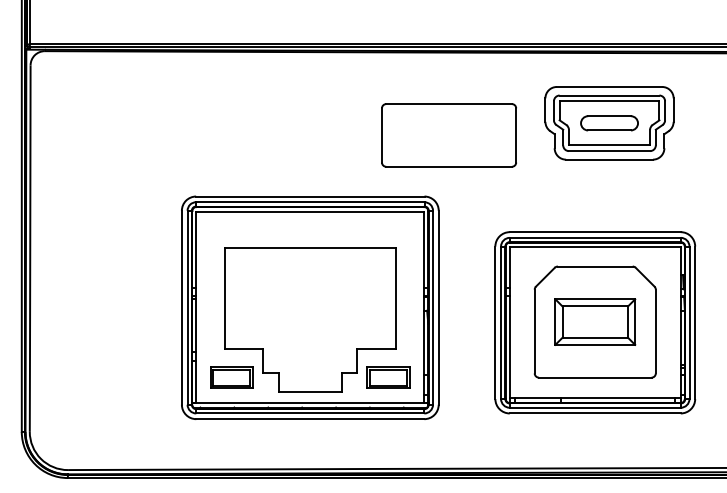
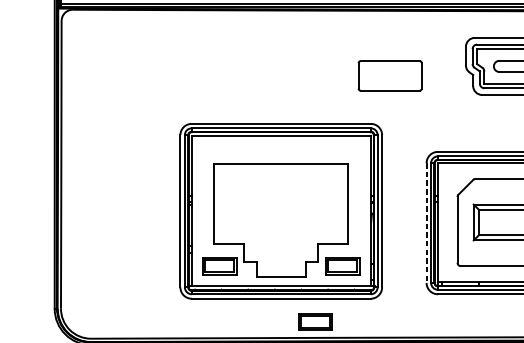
part: (448, 135) -> (389, 75), size x0.6
line: (495, 323) -> (426, 223), solid -> dashed
part: (353, 448) -> (315, 321), added

